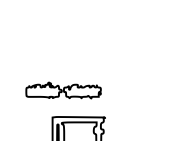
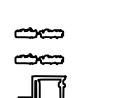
part: (63, 50) -> (39, 33), added

